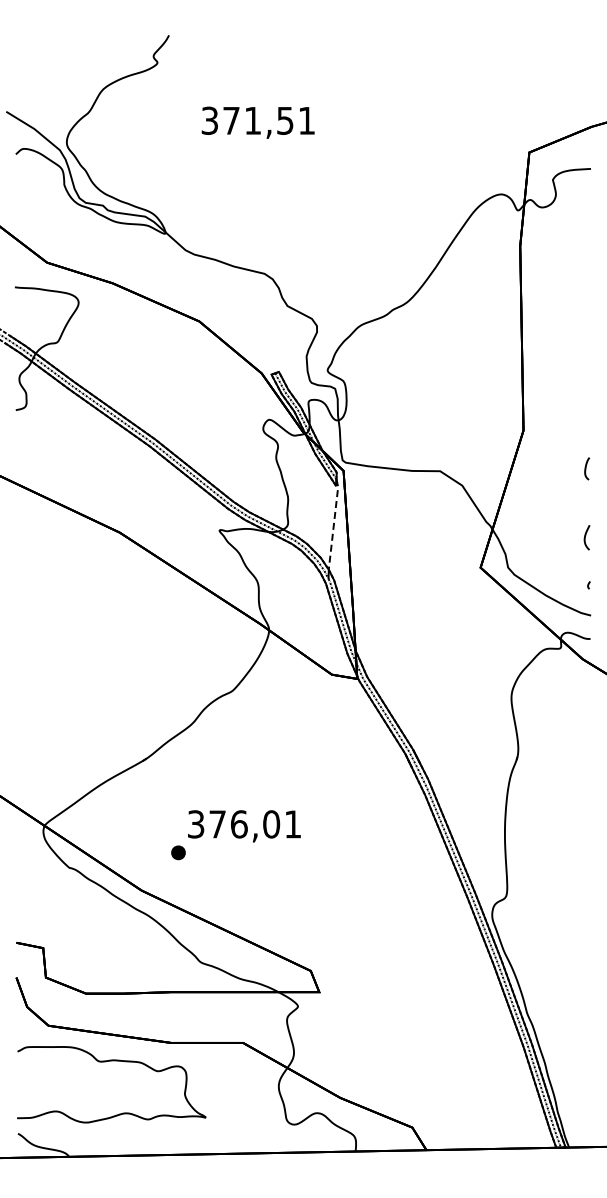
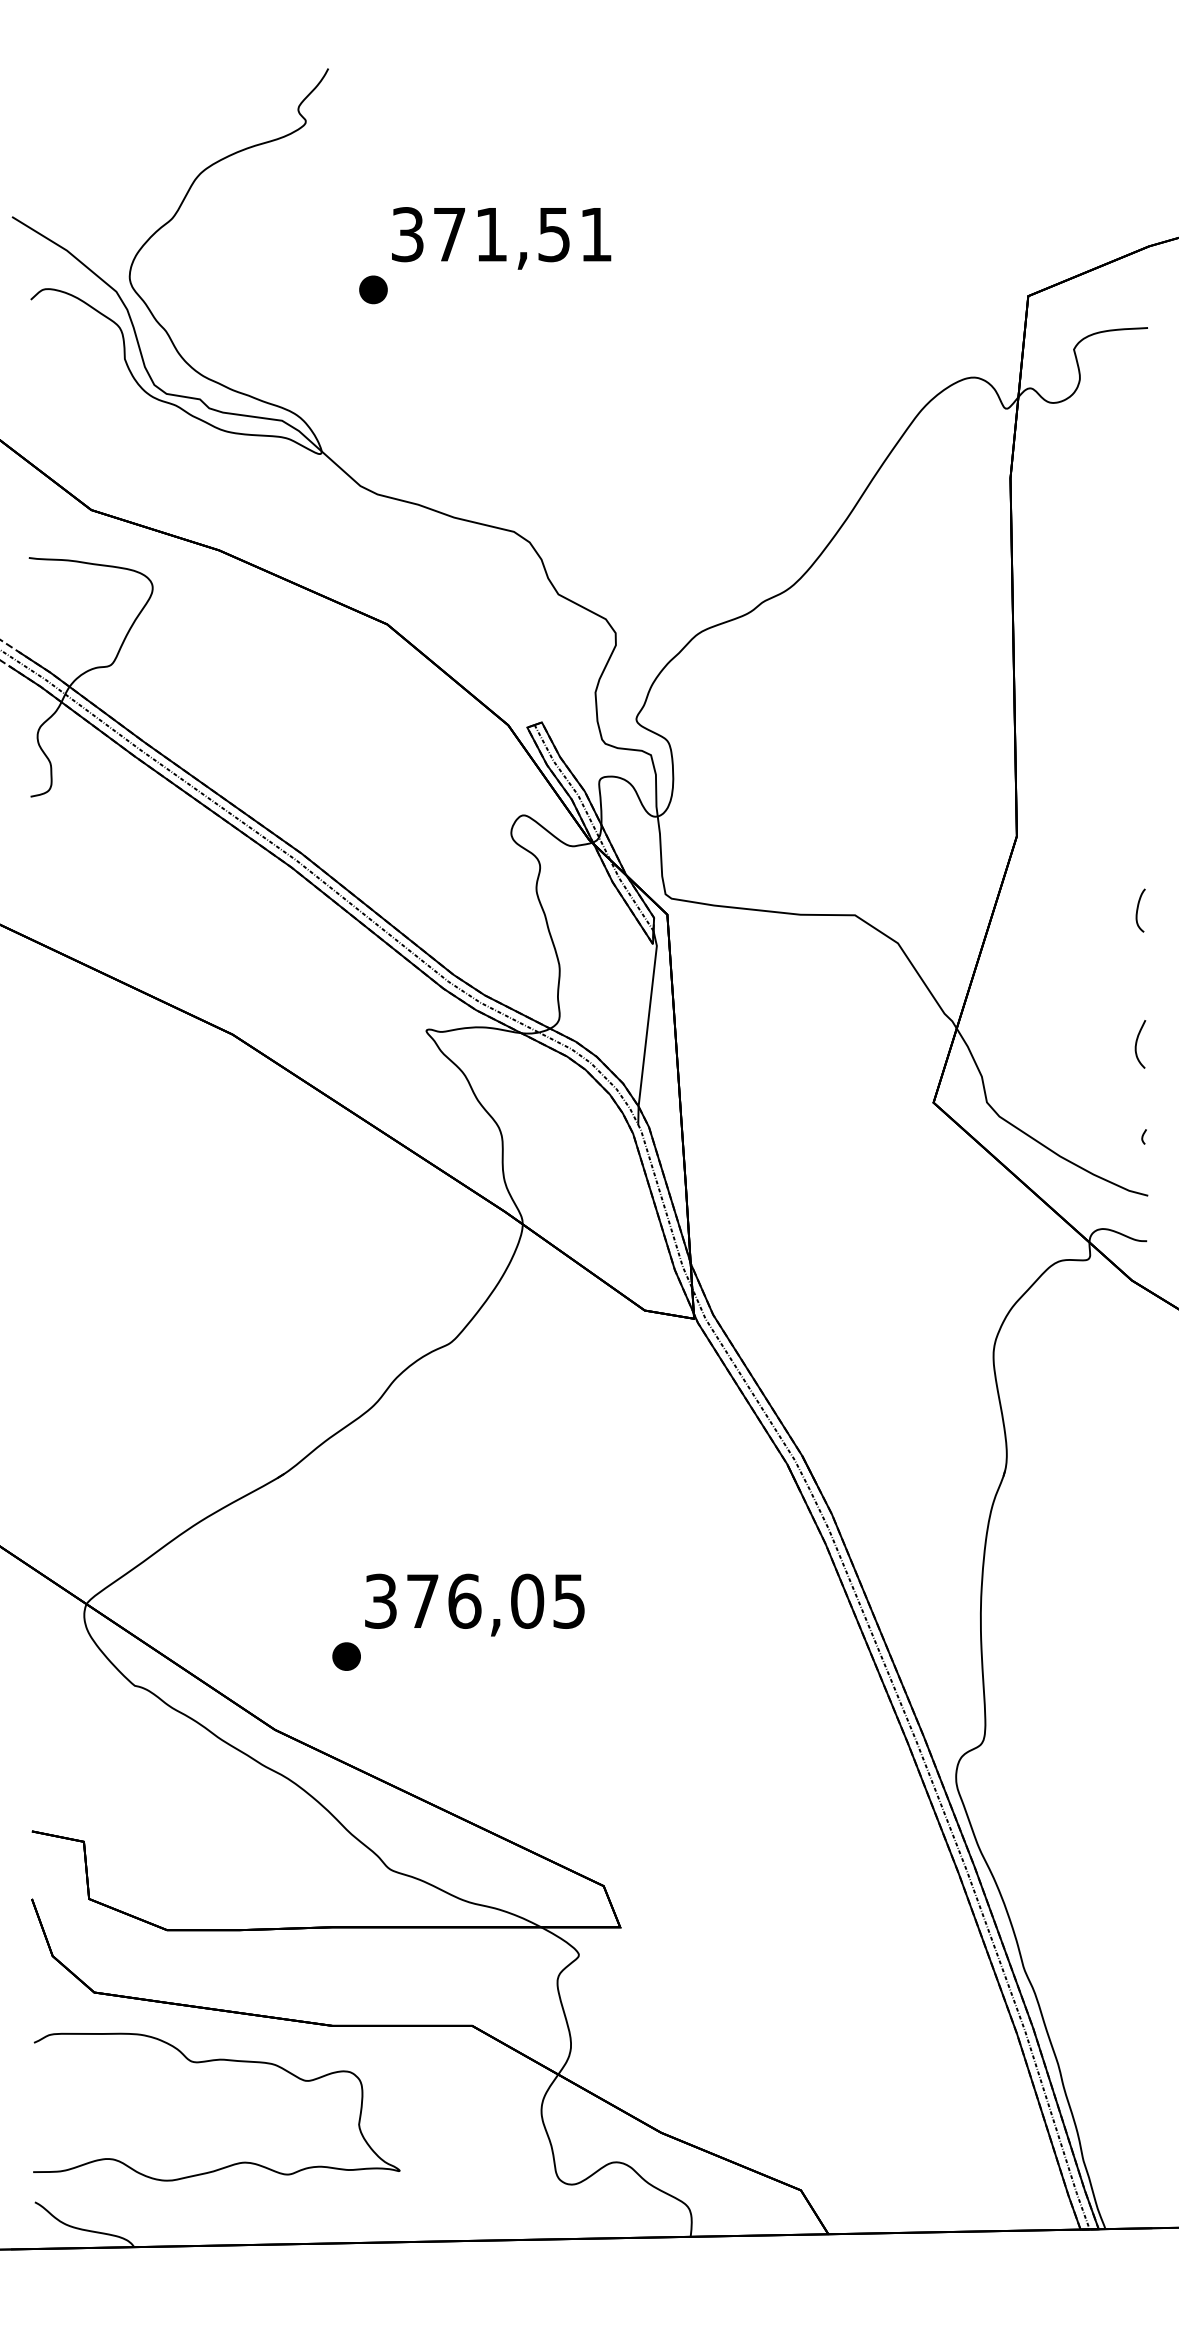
part: (192, 149) -> (373, 290), added
line: (333, 524) -> (647, 1018), dashed -> solid
text: (292, 824) -> (568, 1601), 376,01 -> 376,05

